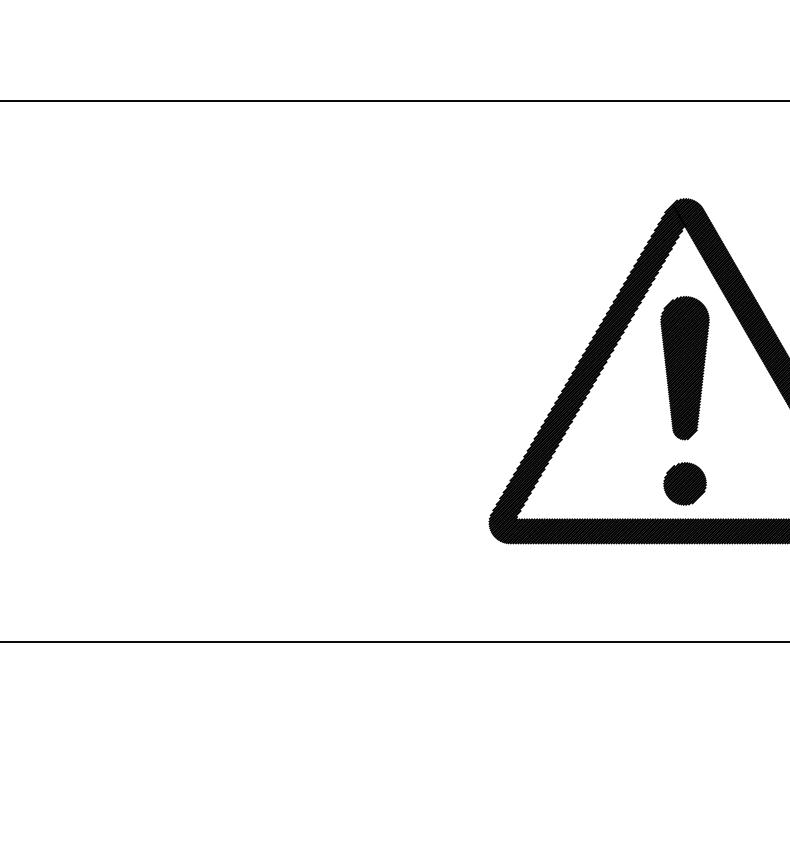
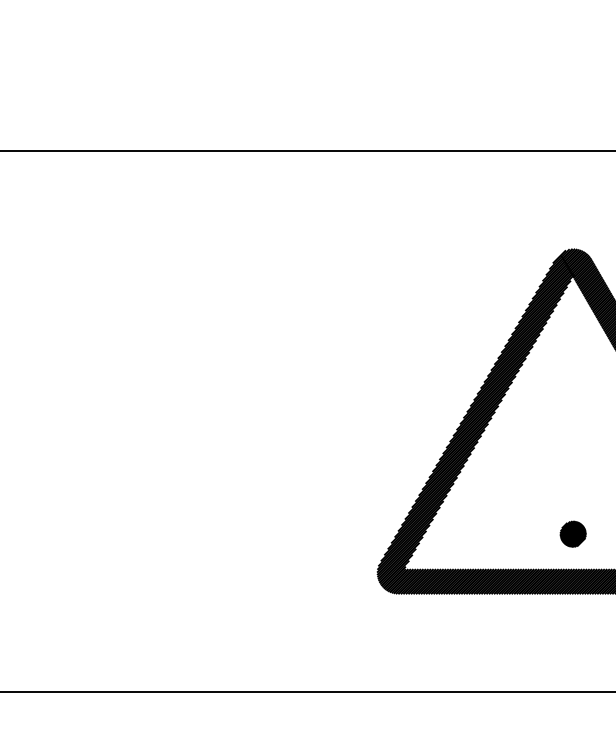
part: (684, 368) -> (572, 418), removed
part: (684, 483) -> (572, 533), size x0.6

